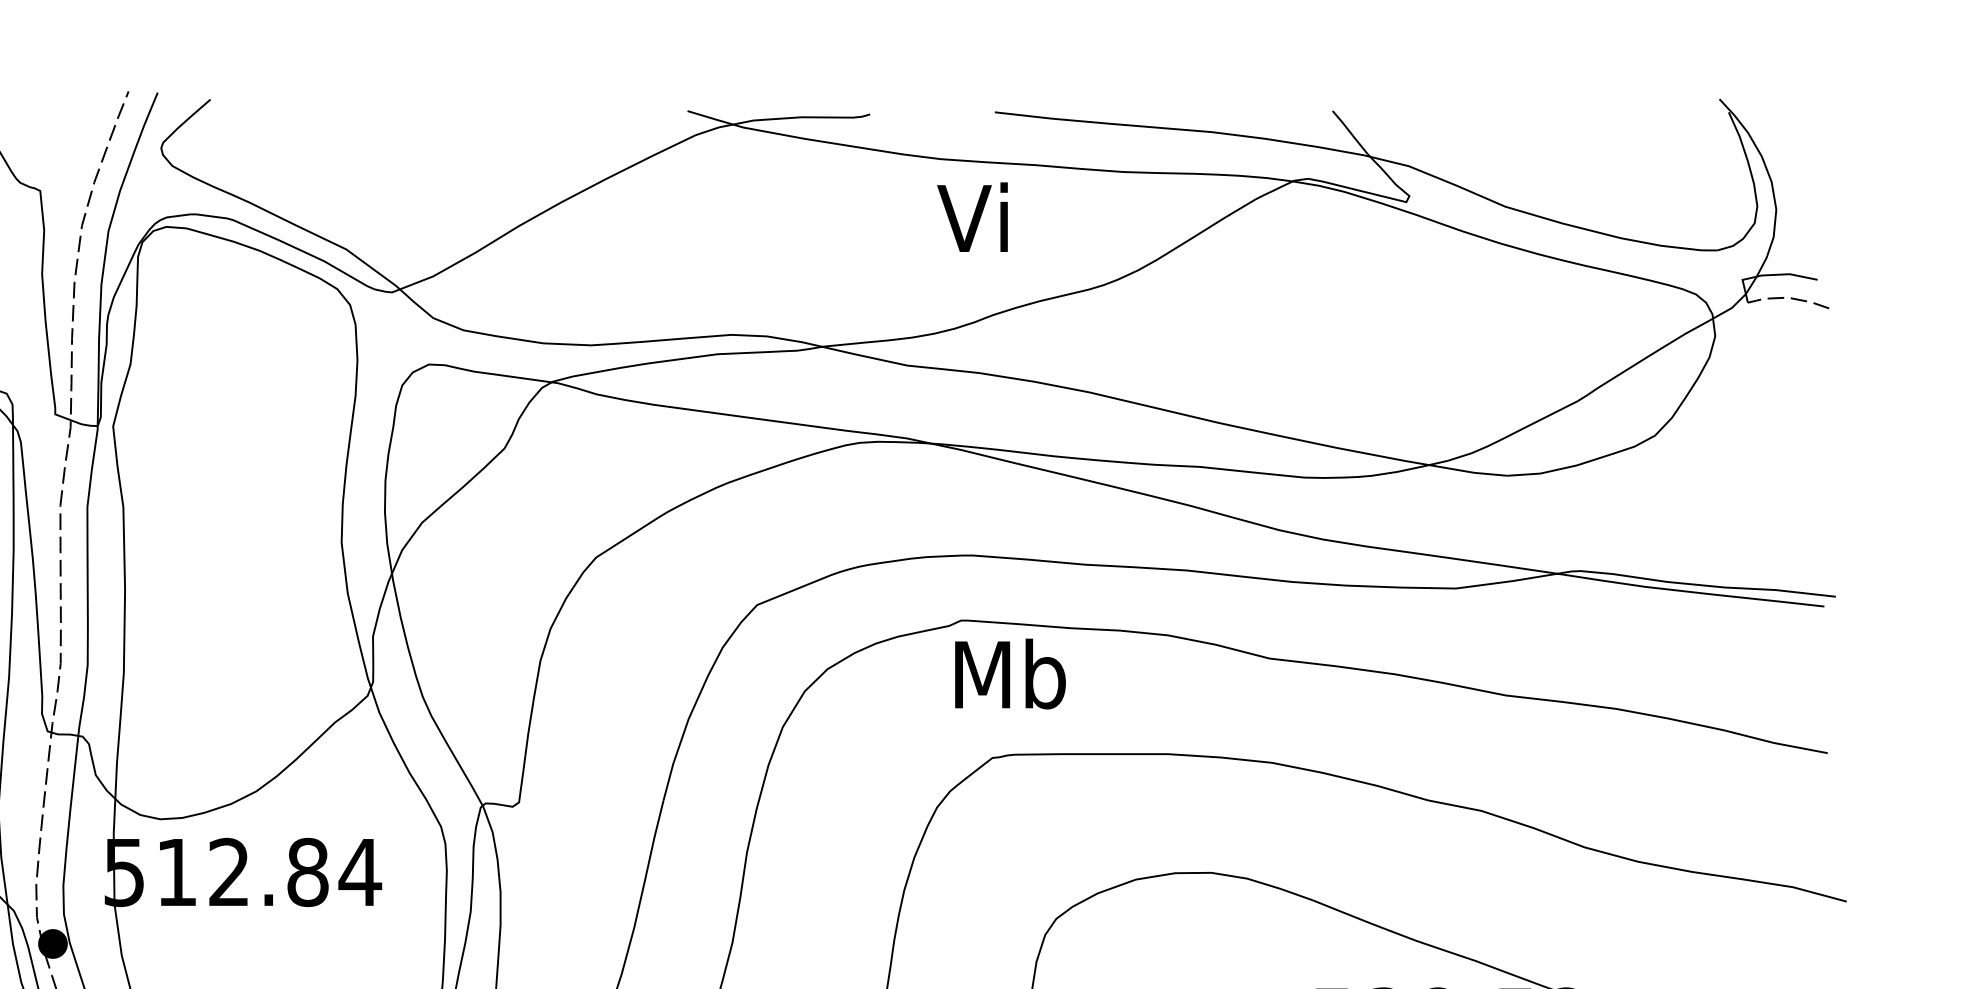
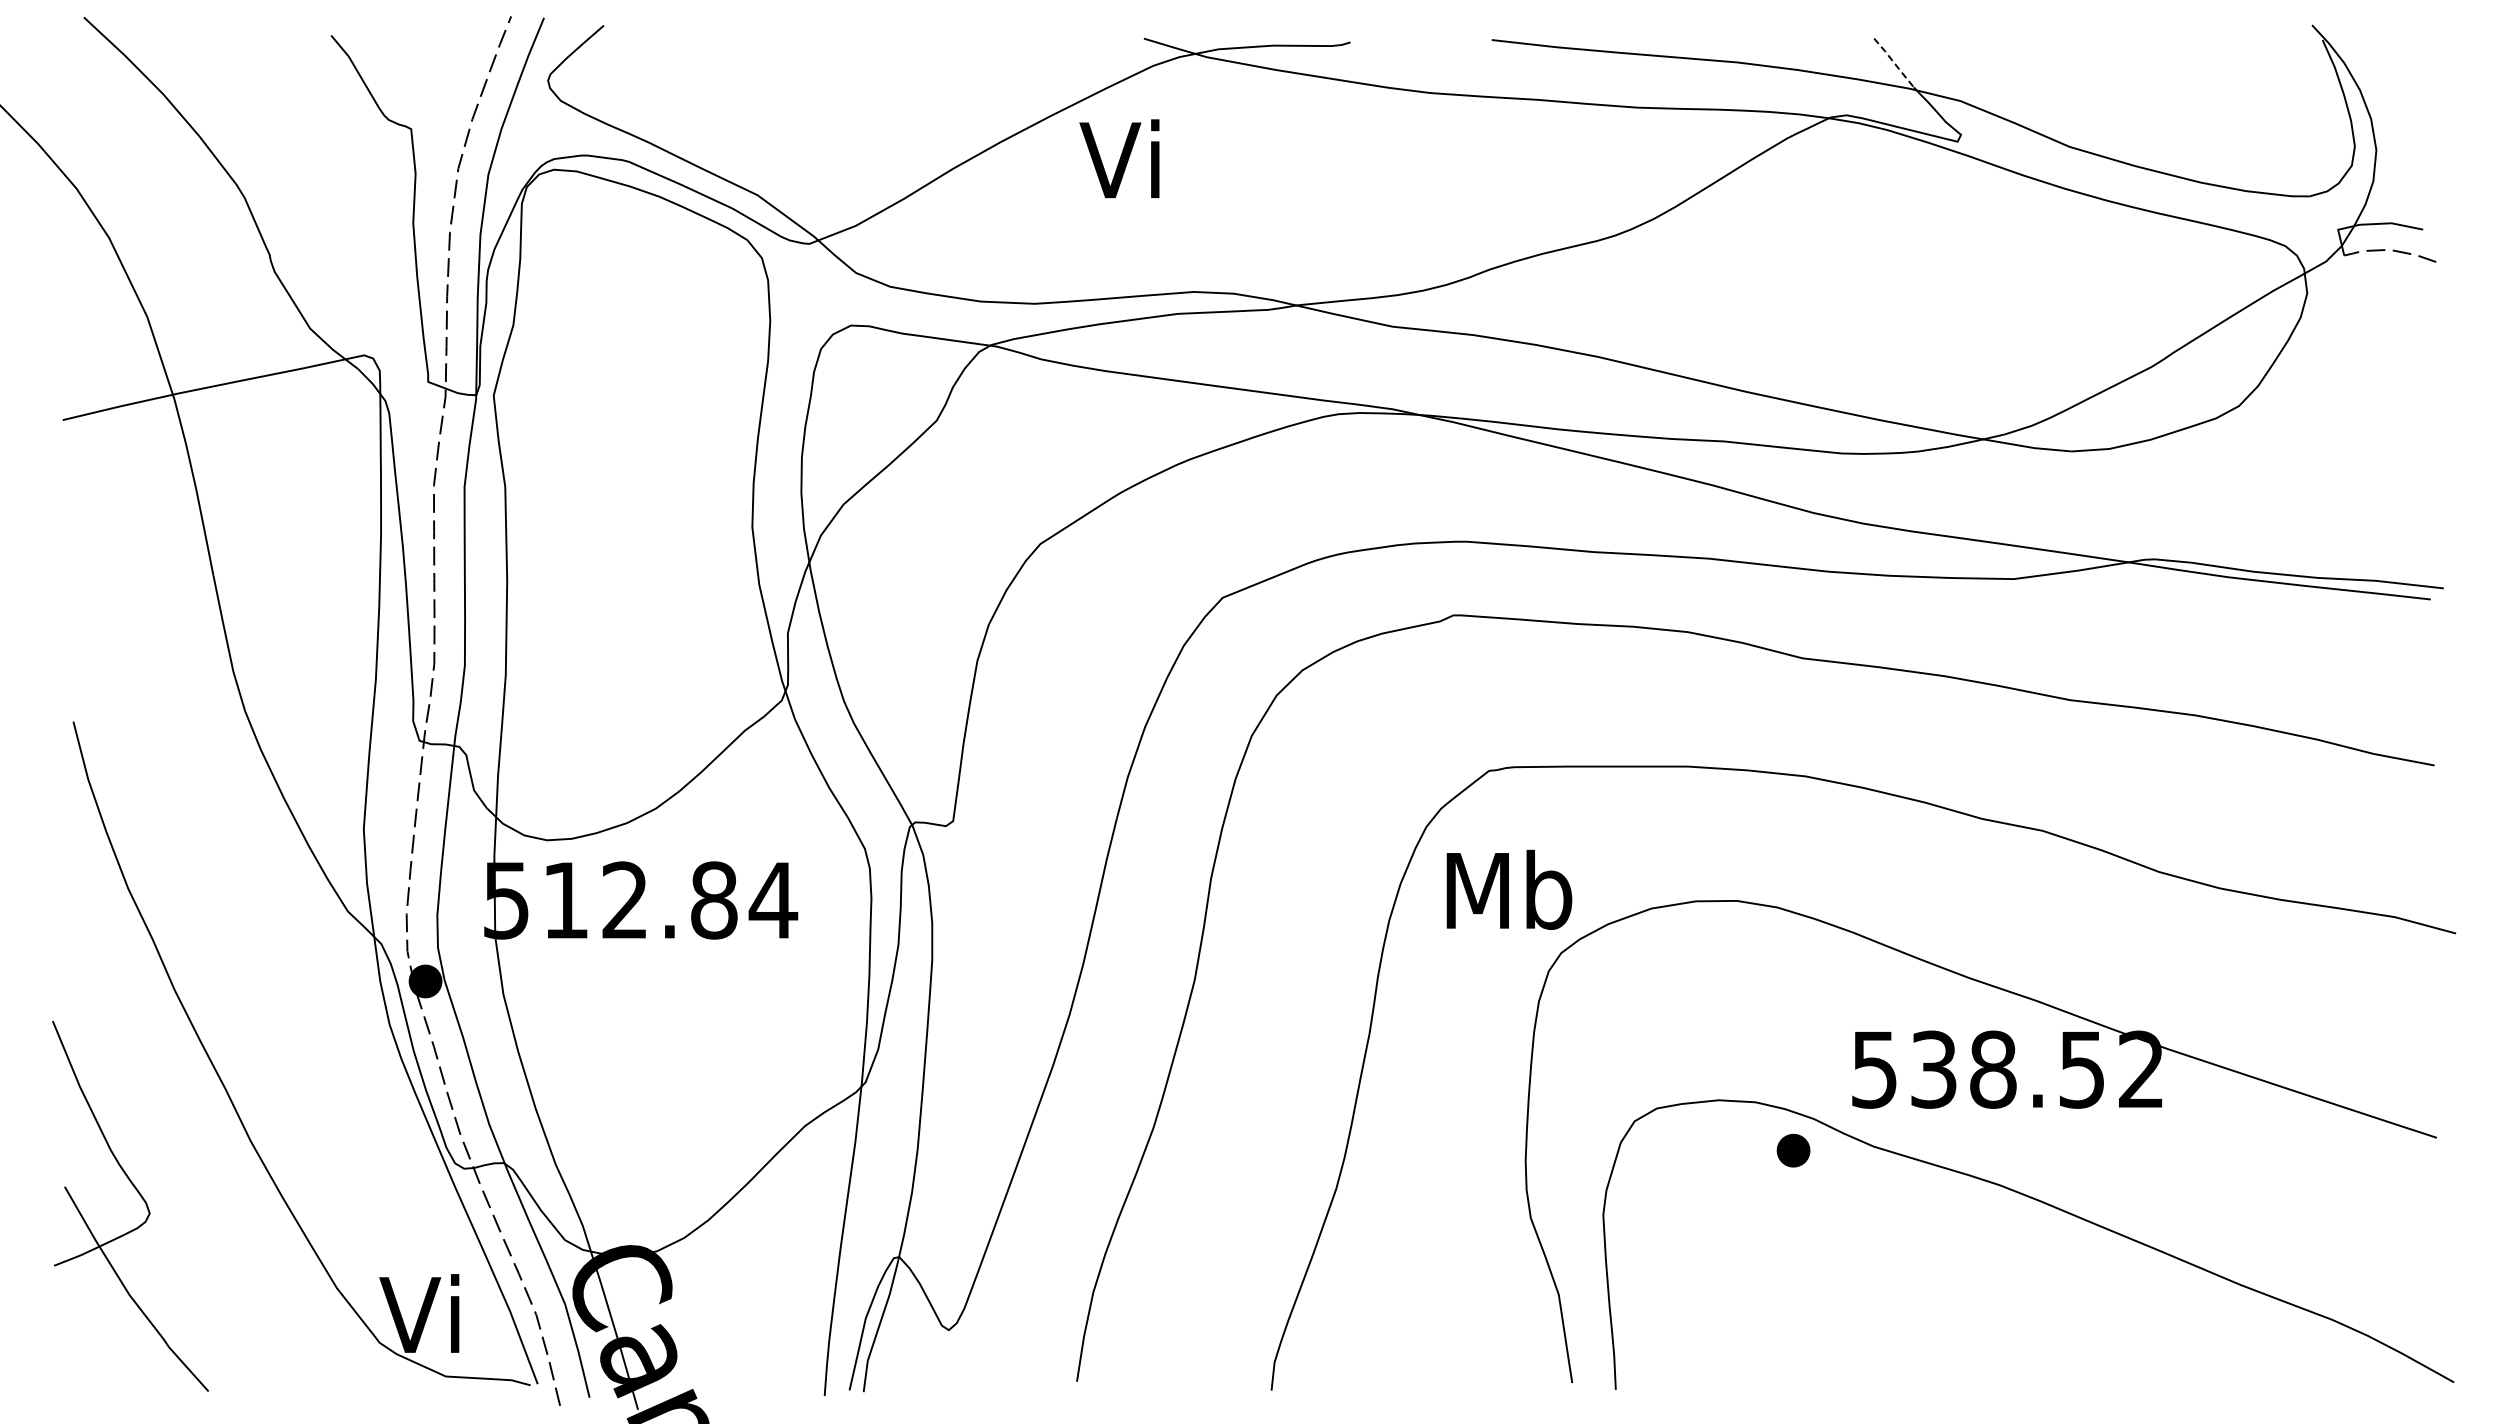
line: (1350, 133) -> (1894, 63), solid -> dashed
text: (972, 216) -> (1119, 158), moved
text: (1010, 673) -> (1509, 889), moved

